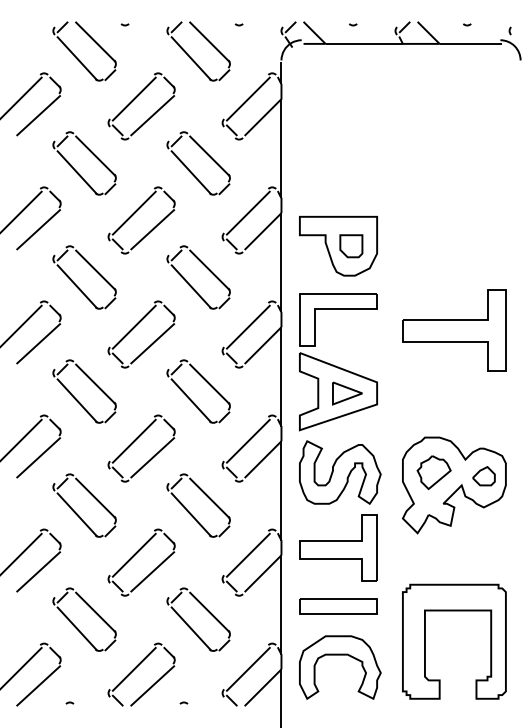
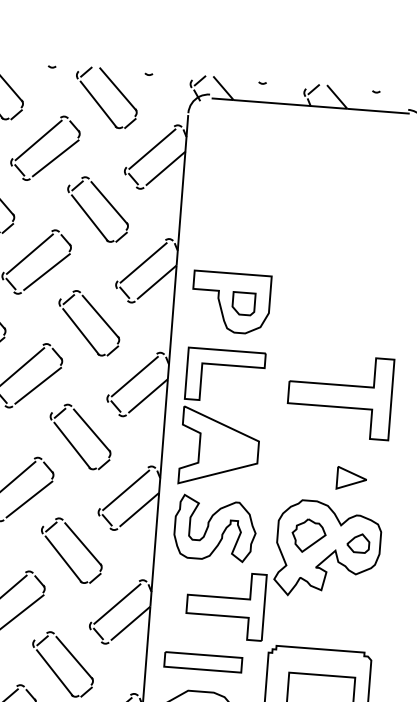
arc: (124, 24) -> (51, 66), moved
part: (347, 393) -> (351, 478), moved
part: (338, 547) -> (225, 604), moved

